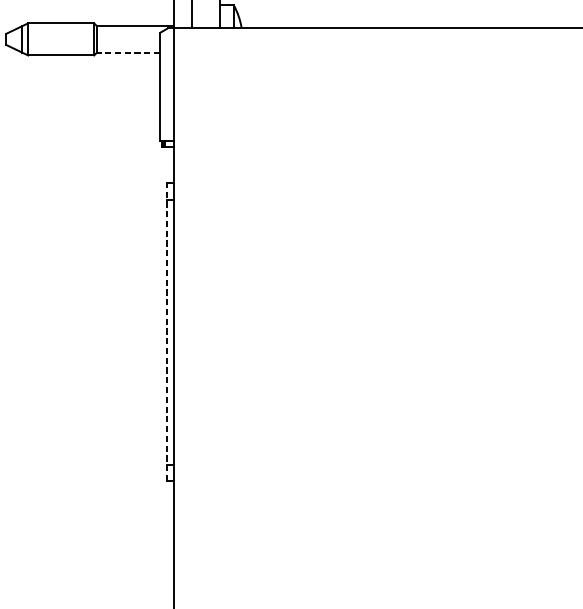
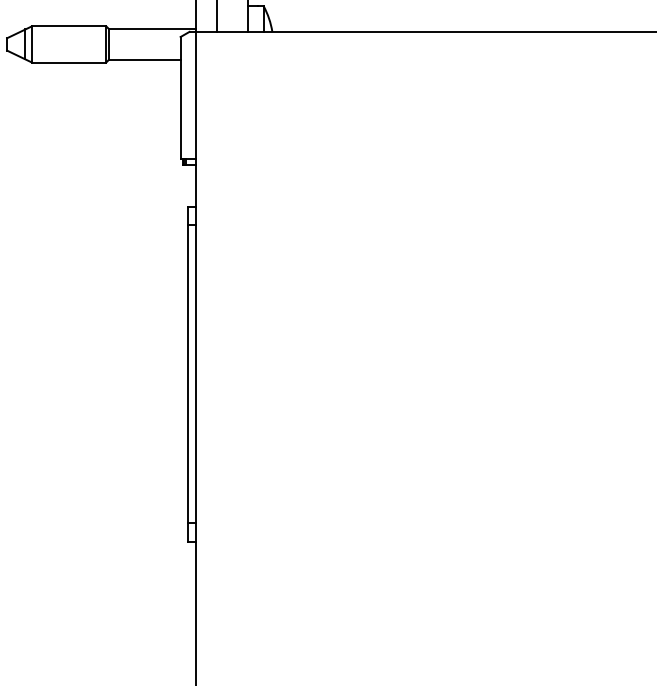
line: (128, 52) -> (144, 59), dashed -> solid
line: (167, 332) -> (188, 374), dashed -> solid

